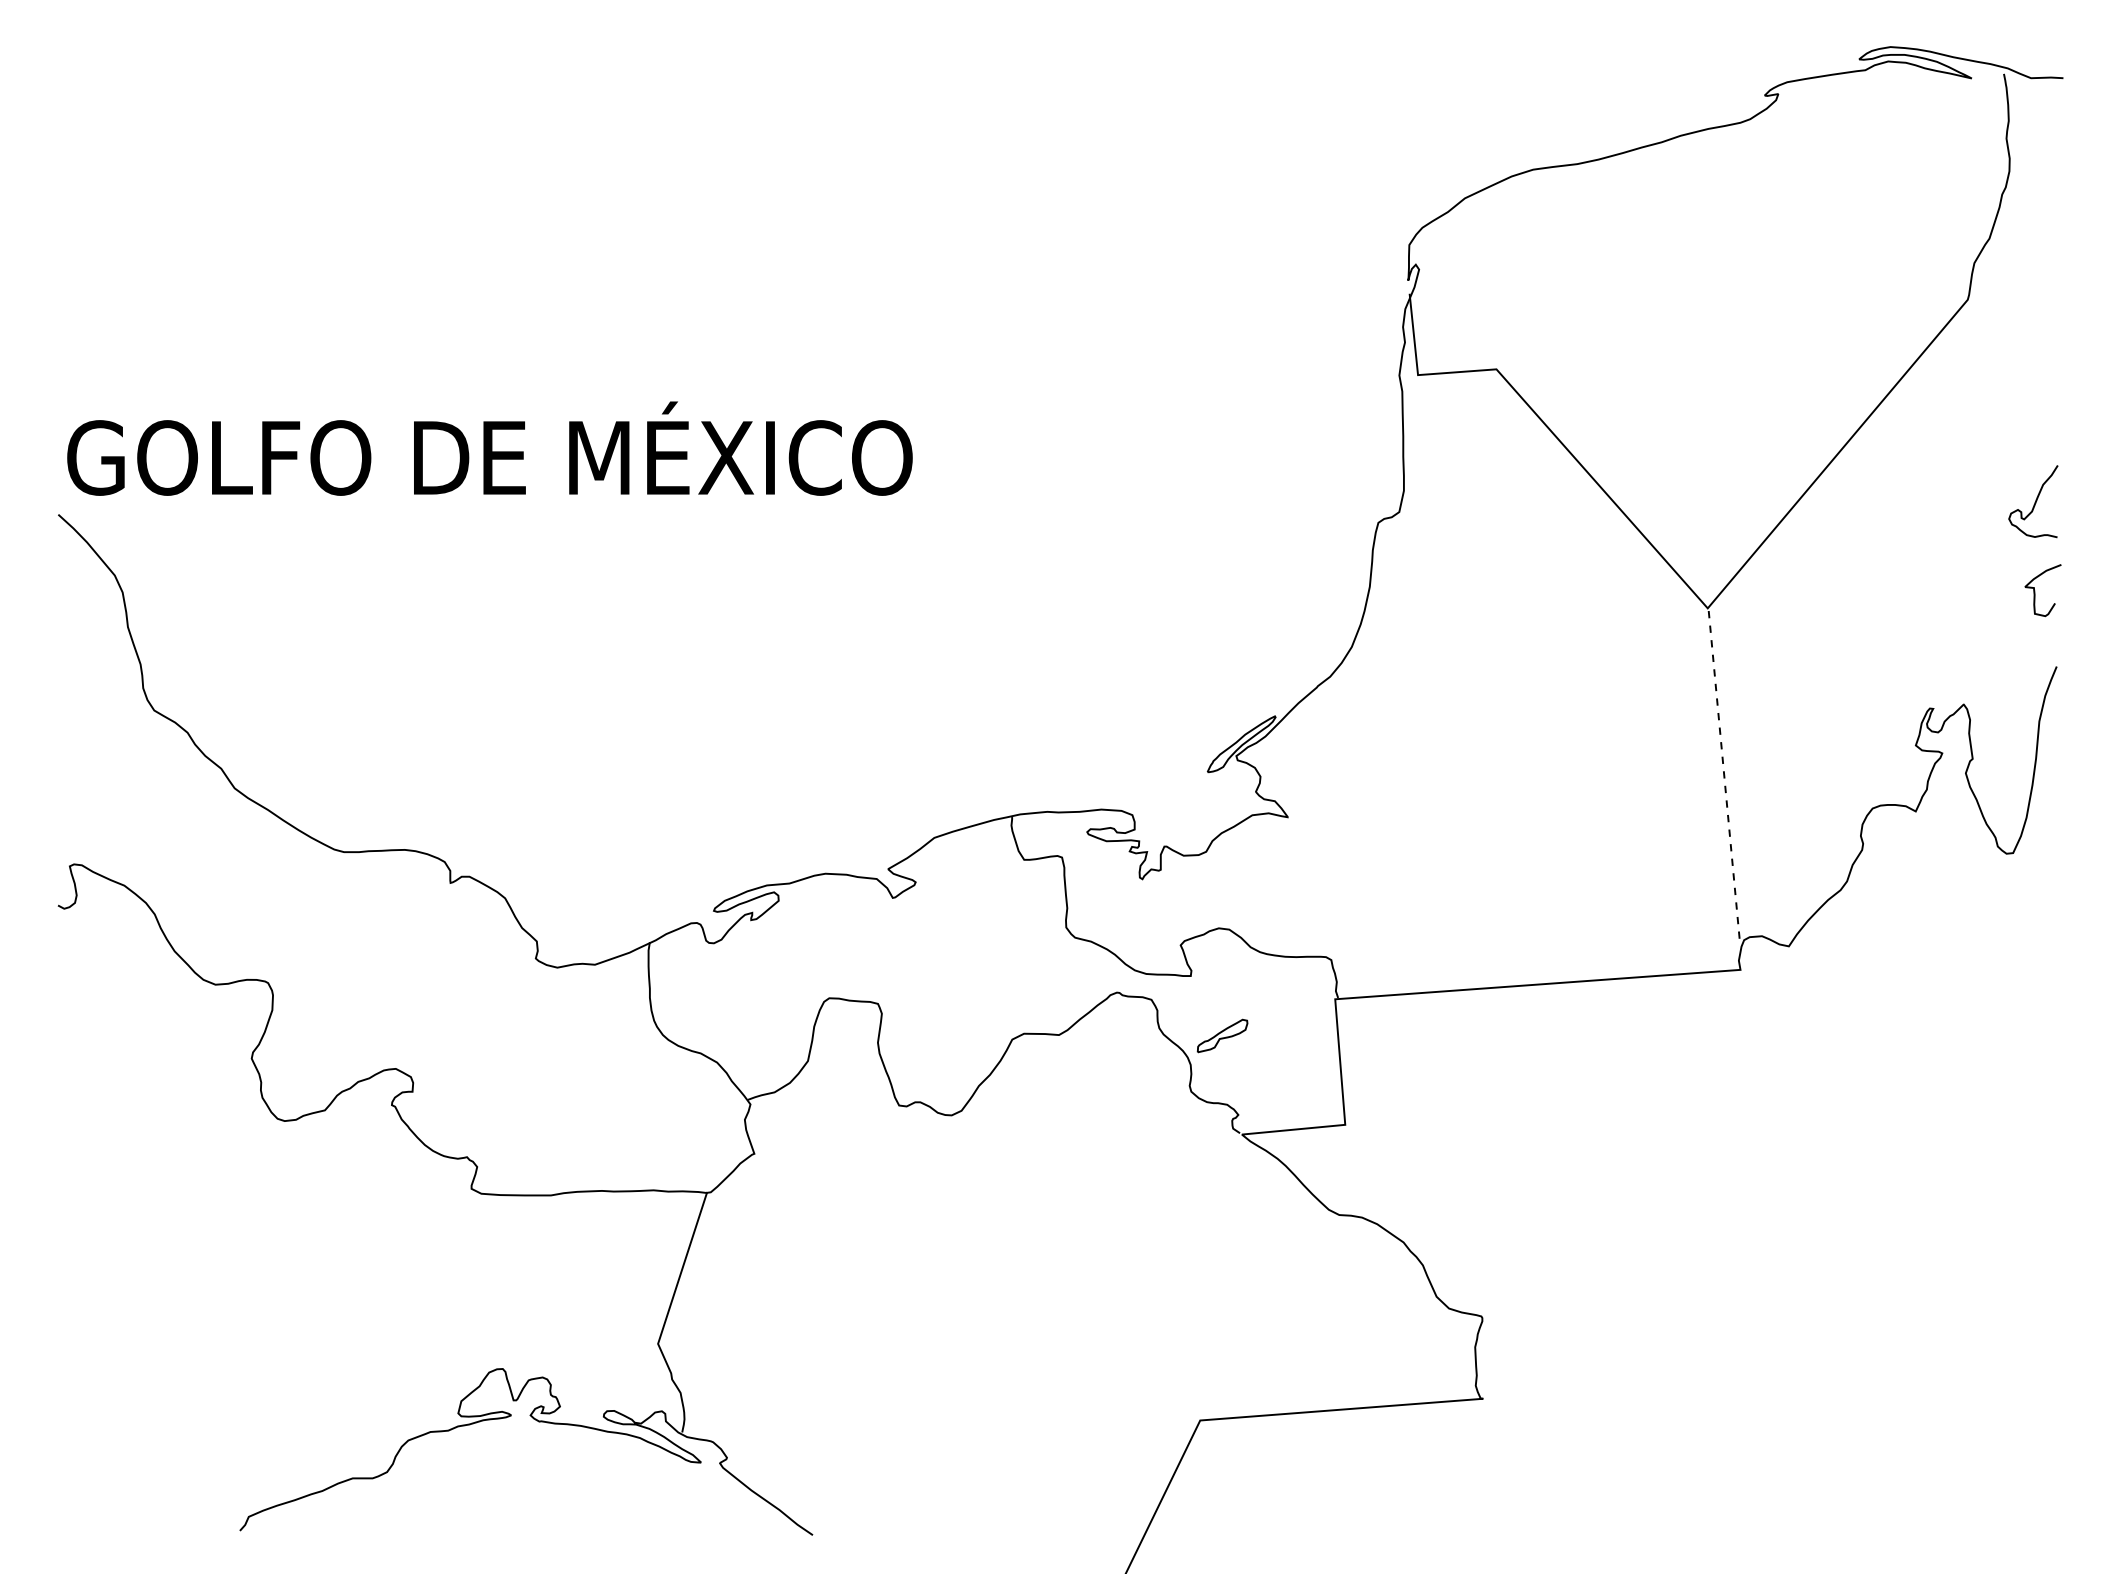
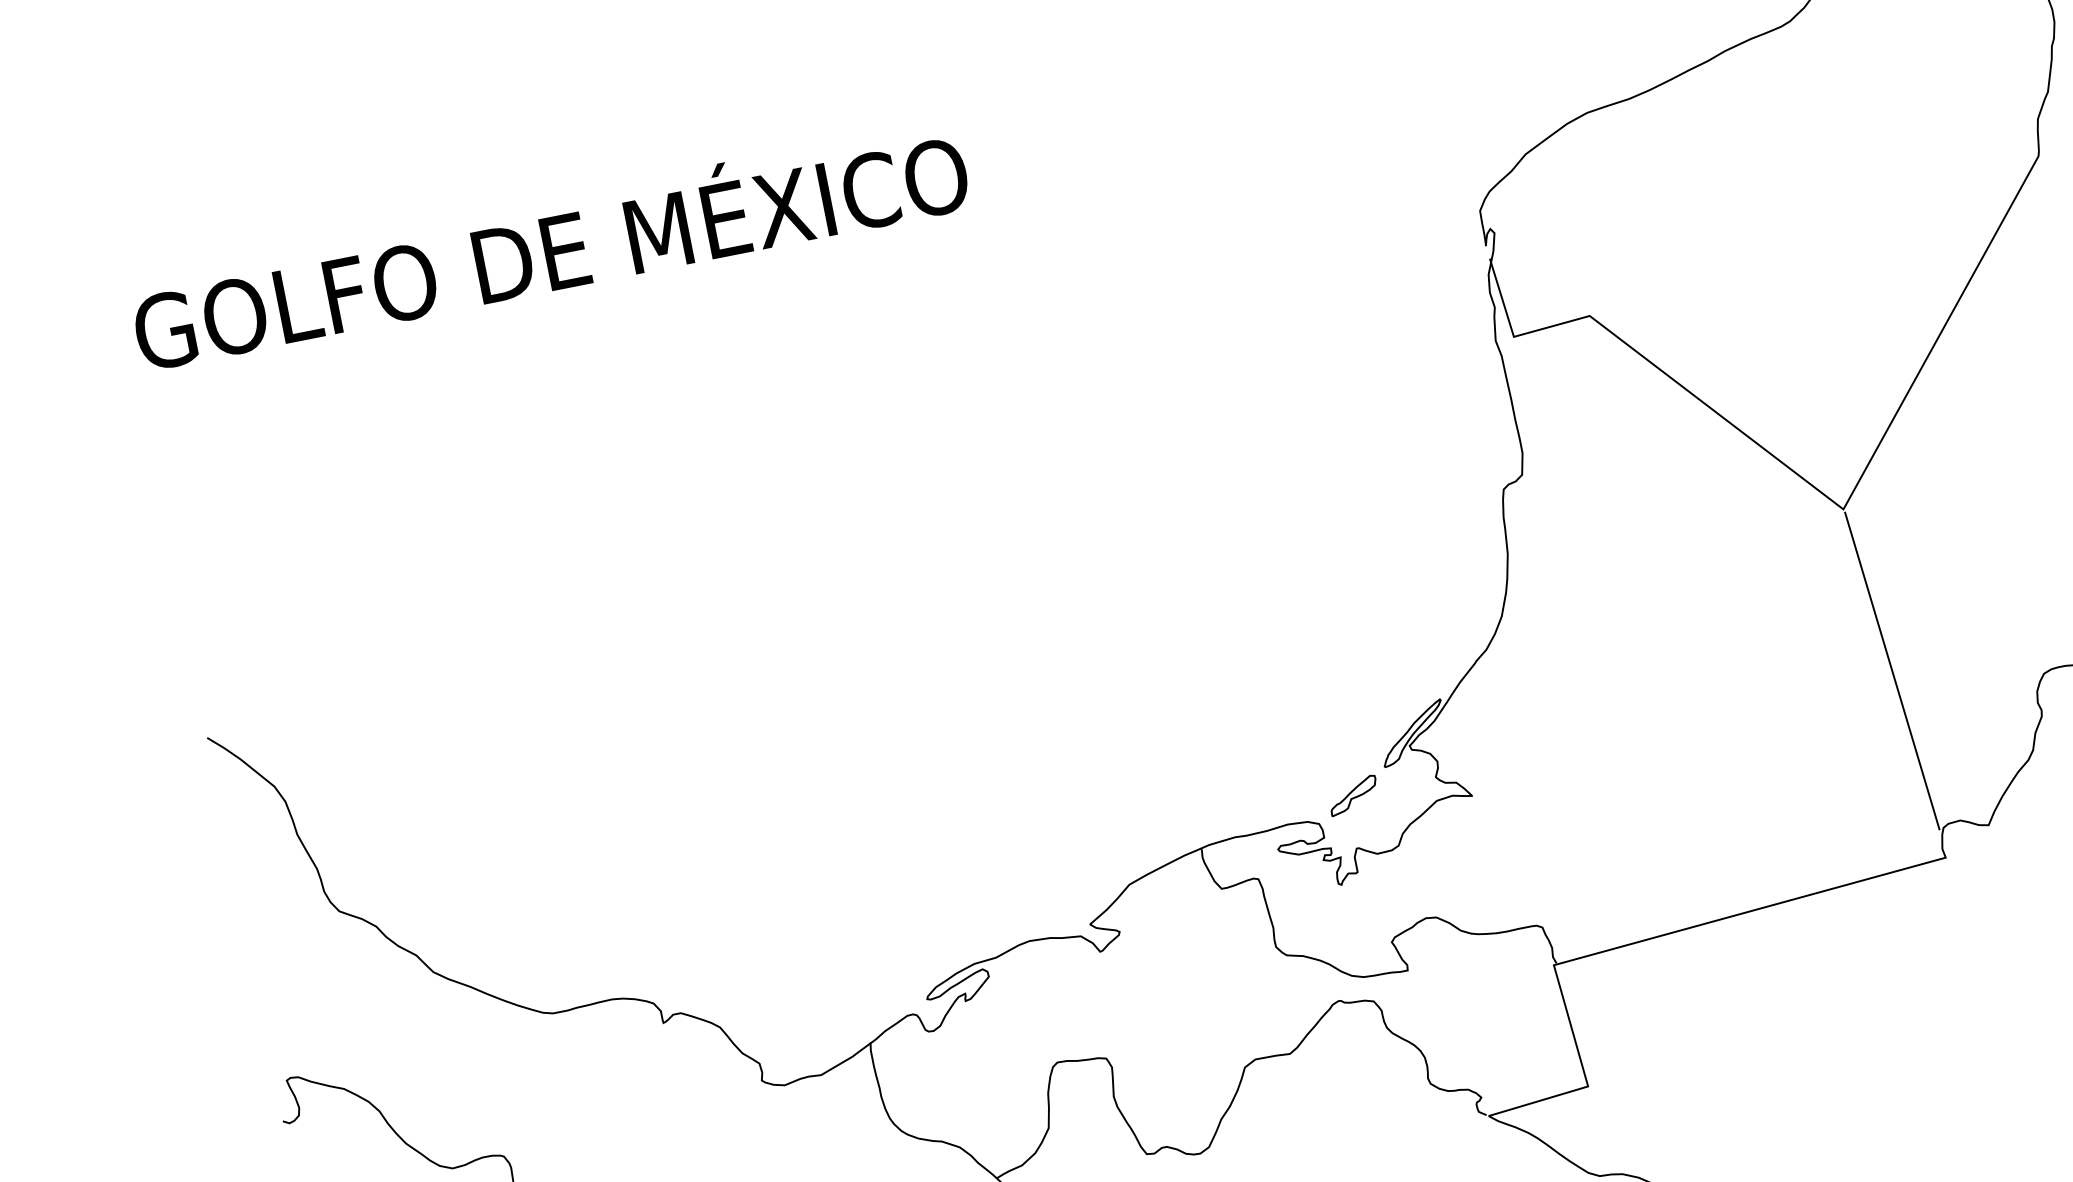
text: (489, 448) -> (549, 244), moved
line: (1724, 776) -> (1892, 671), dashed -> solid
part: (1222, 1035) -> (1353, 795), moved

